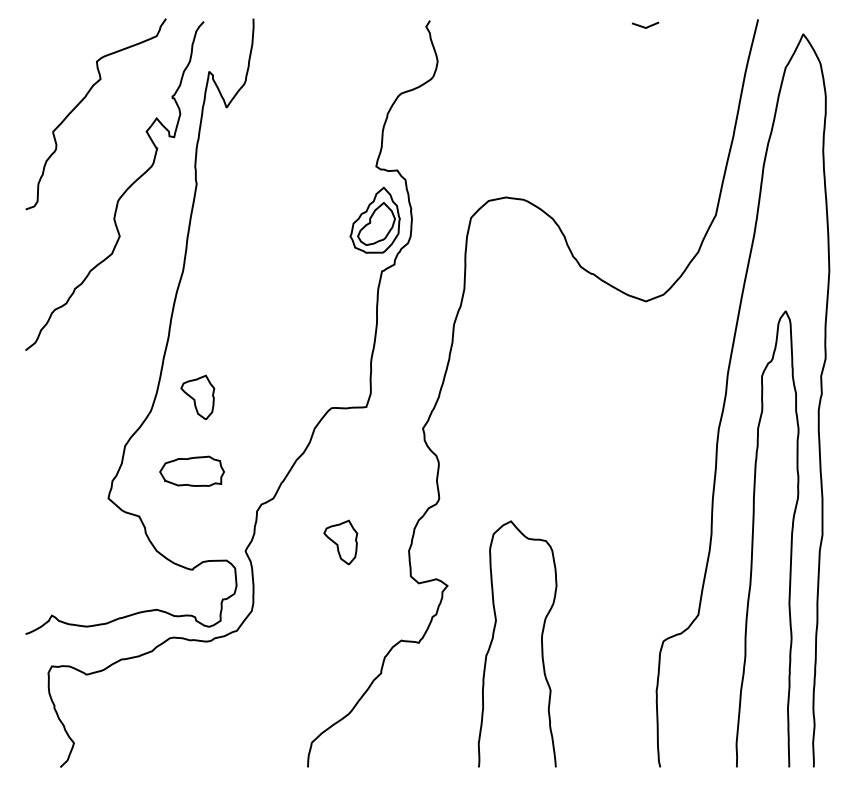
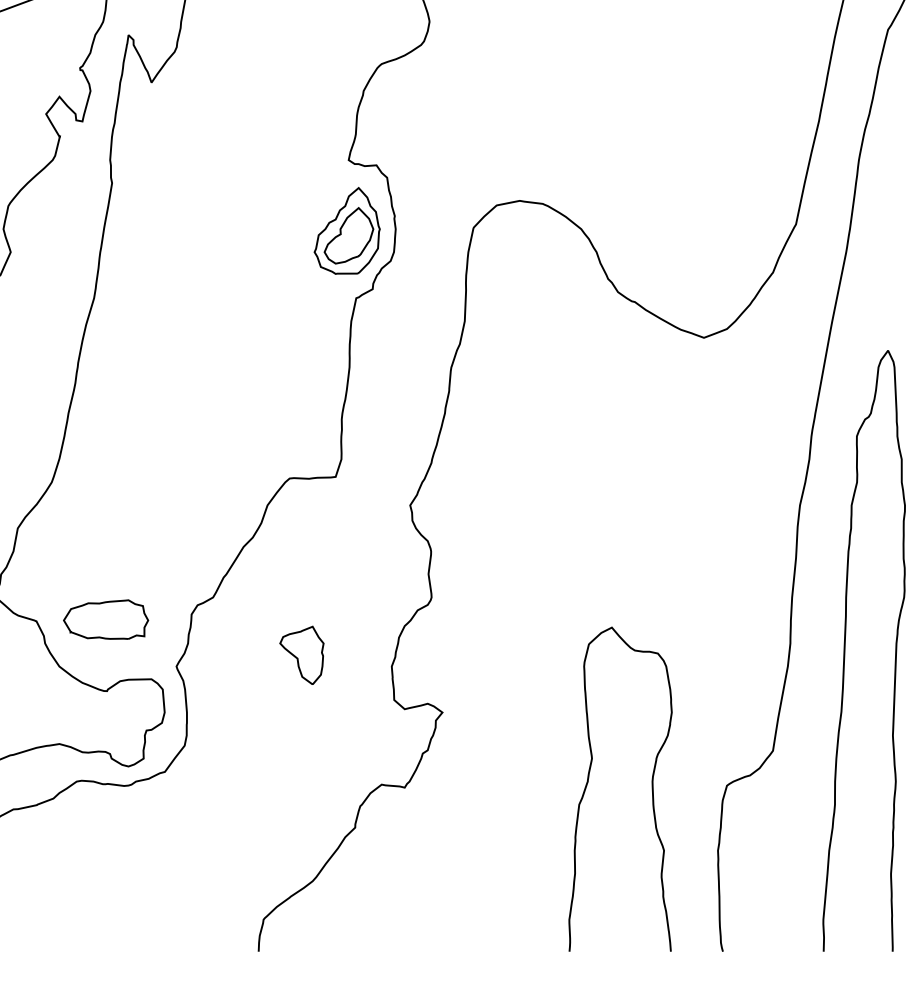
part: (197, 397) -> (113, 464), removed
part: (191, 470) -> (105, 618), moved
curve: (541, 643) -> (651, 788), moved

